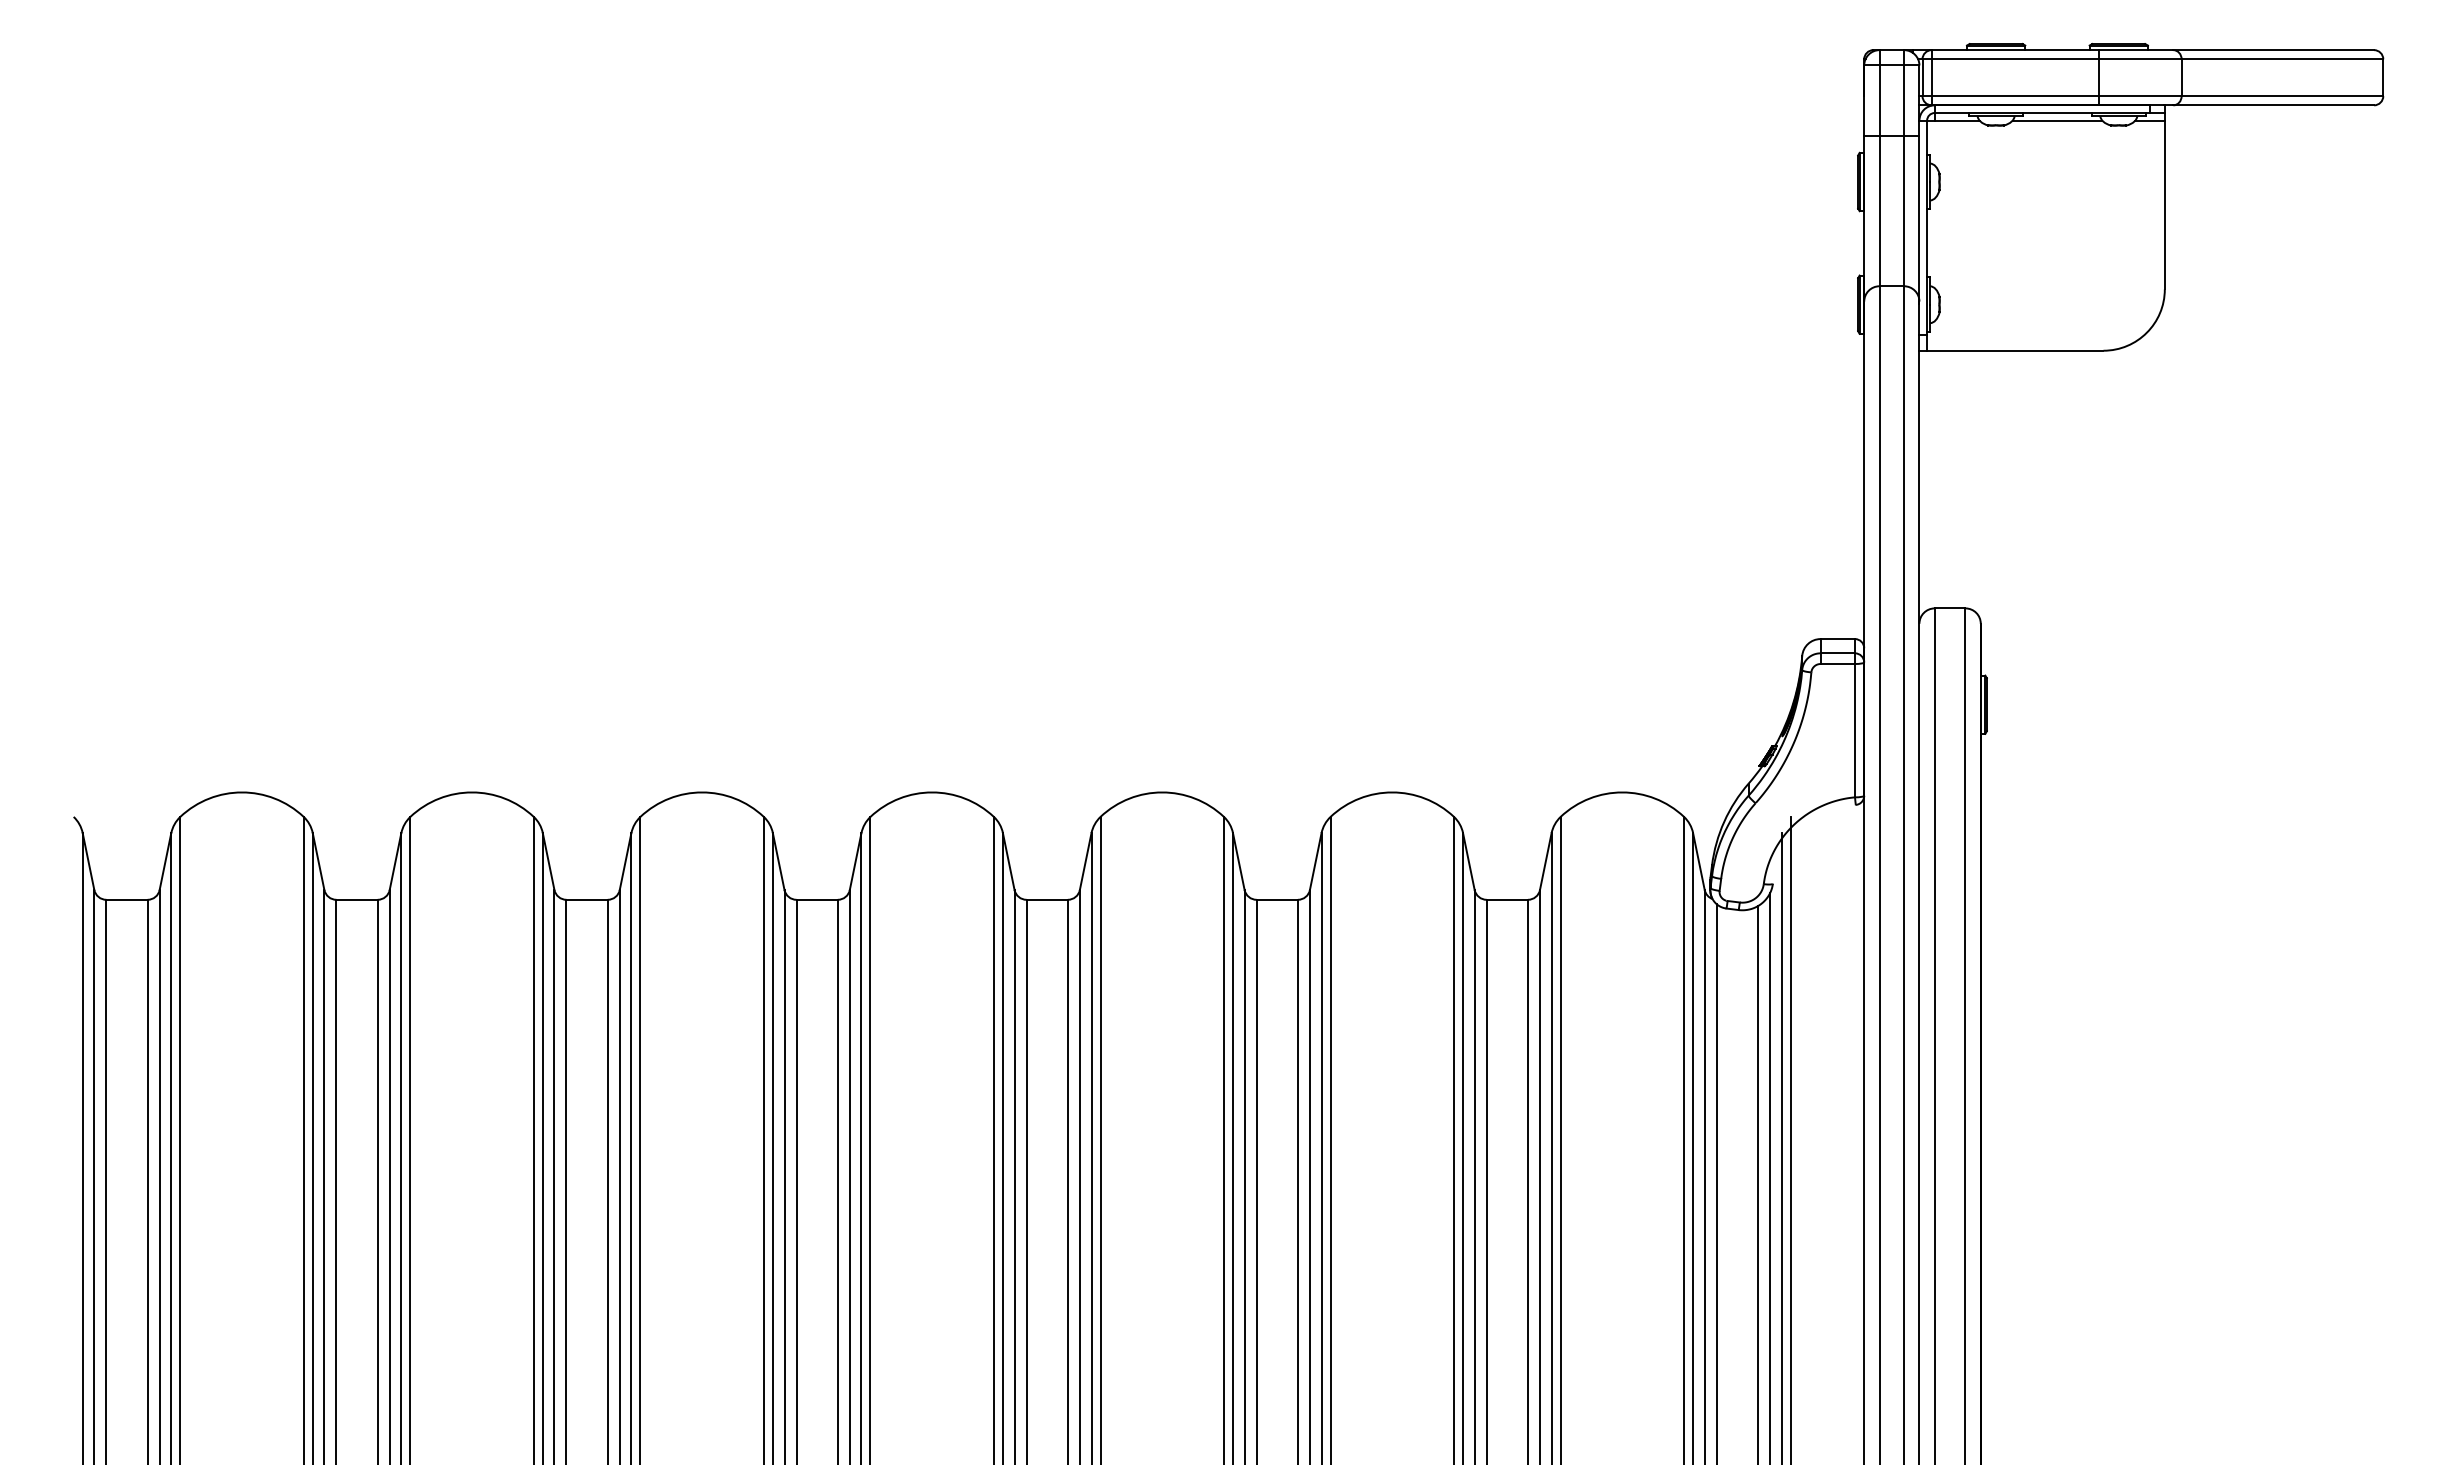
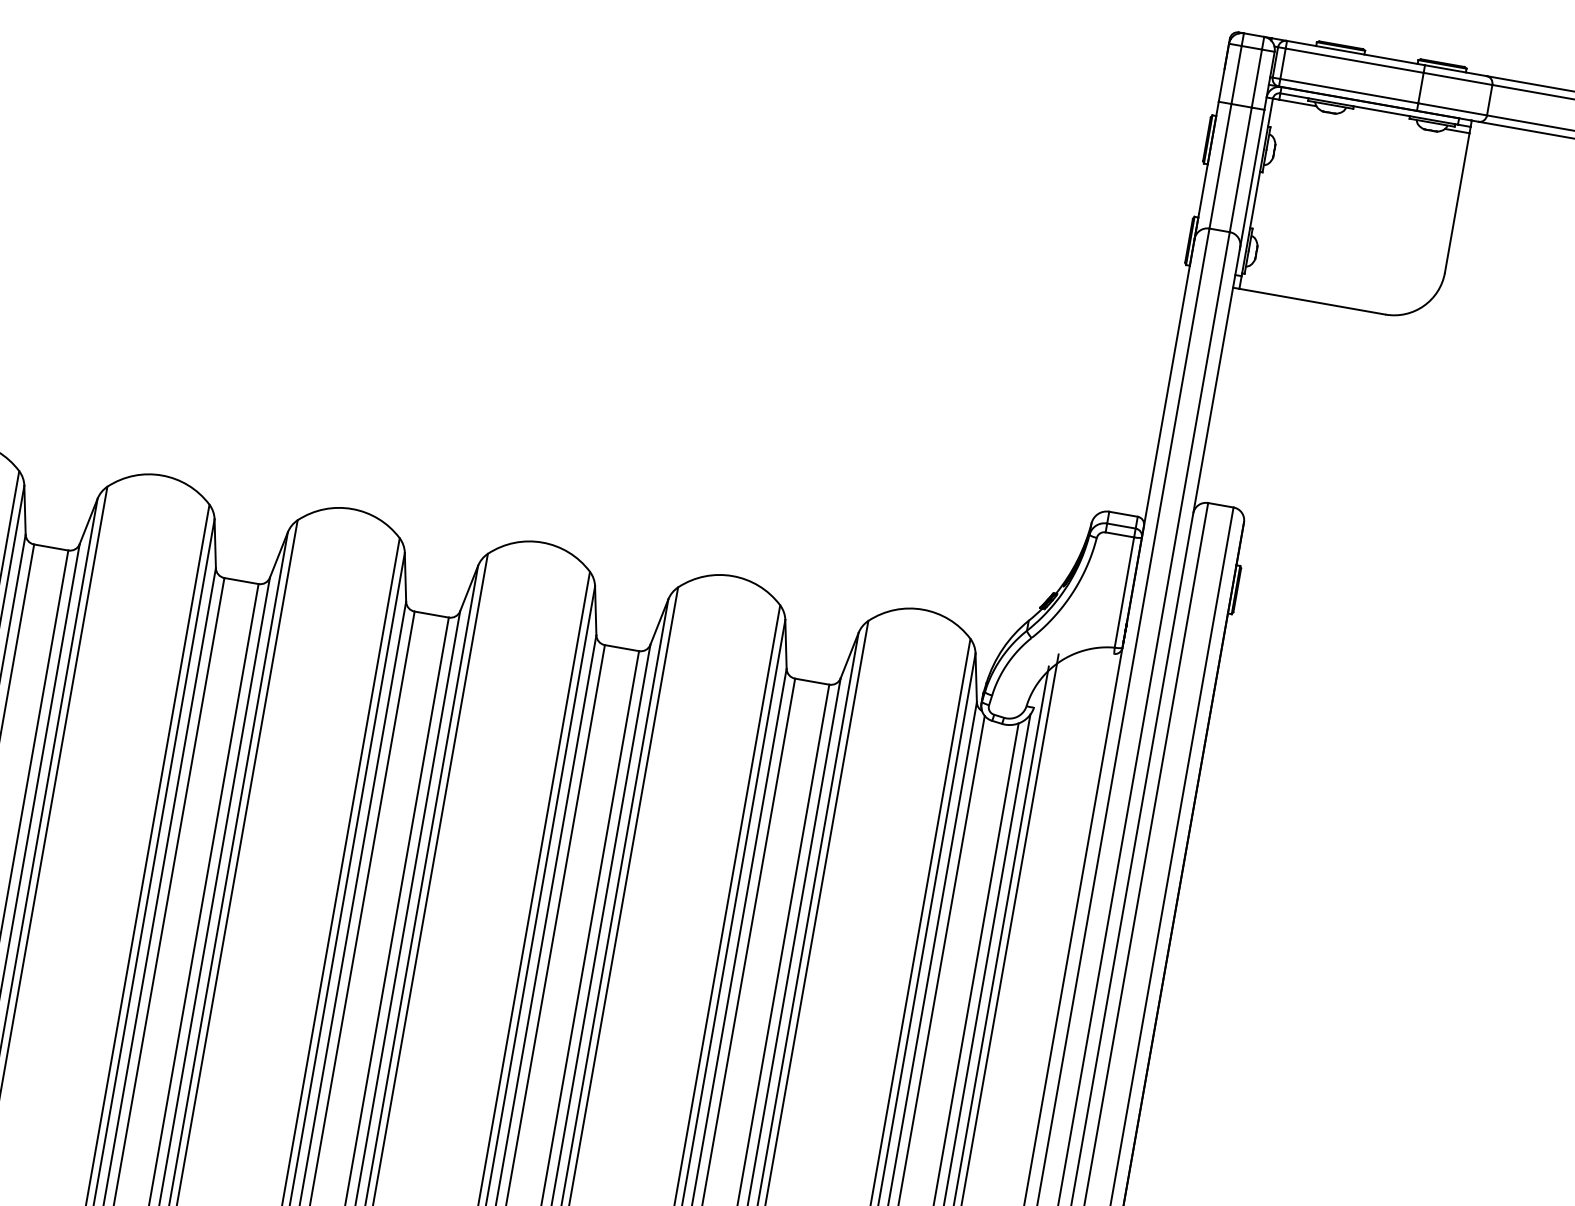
line: (2057, 120) -> (1380, 117), removed

